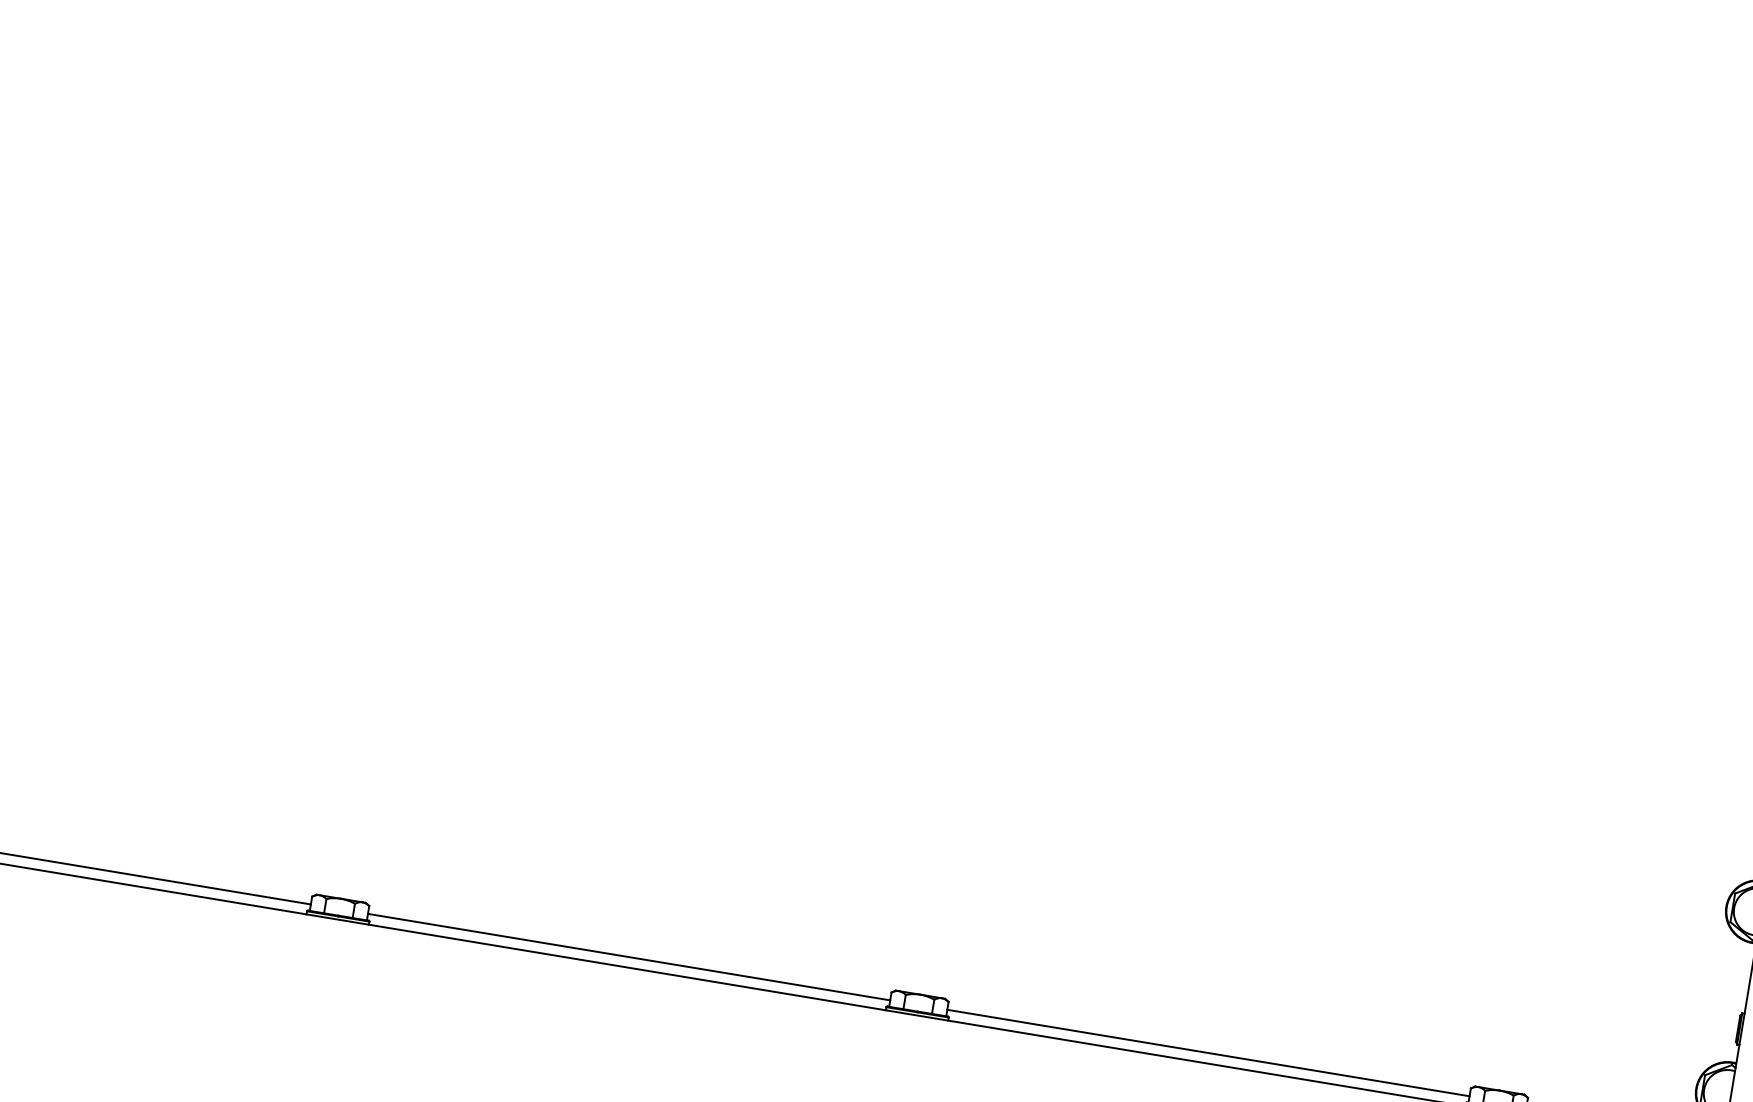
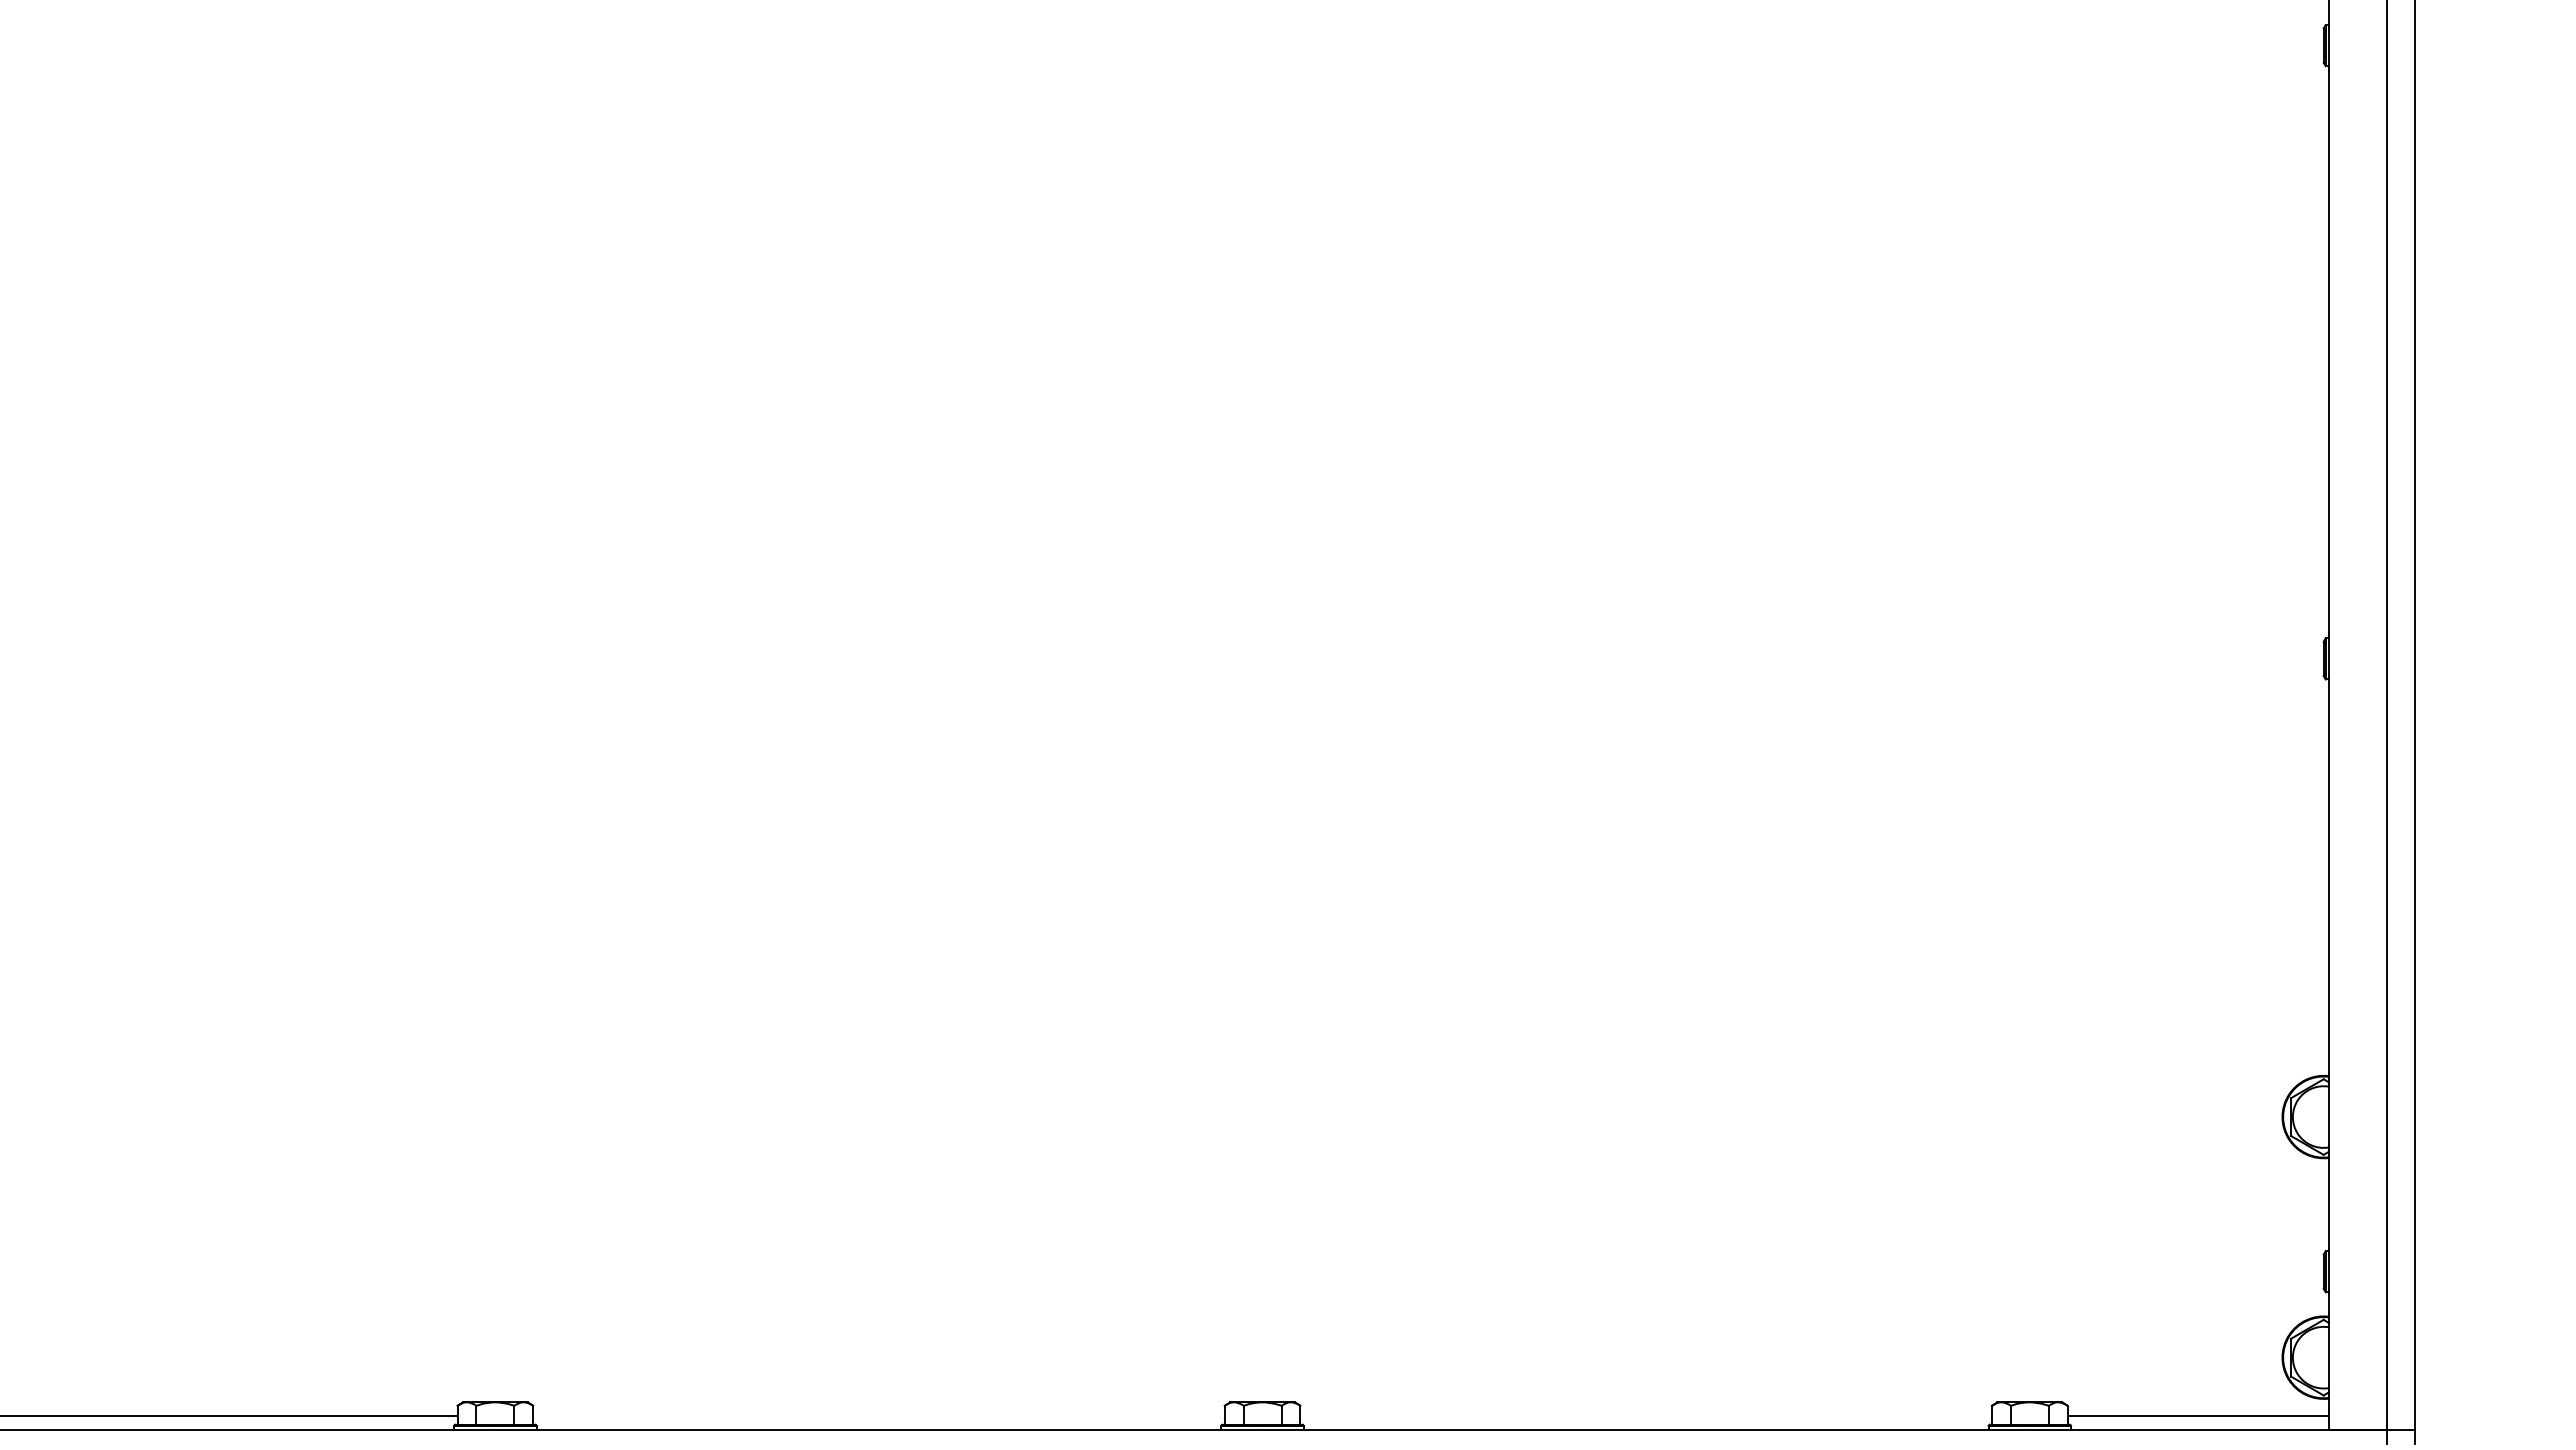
line: (628, 957) -> (878, 1416), removed
line: (1208, 1053) -> (1646, 1416), removed

